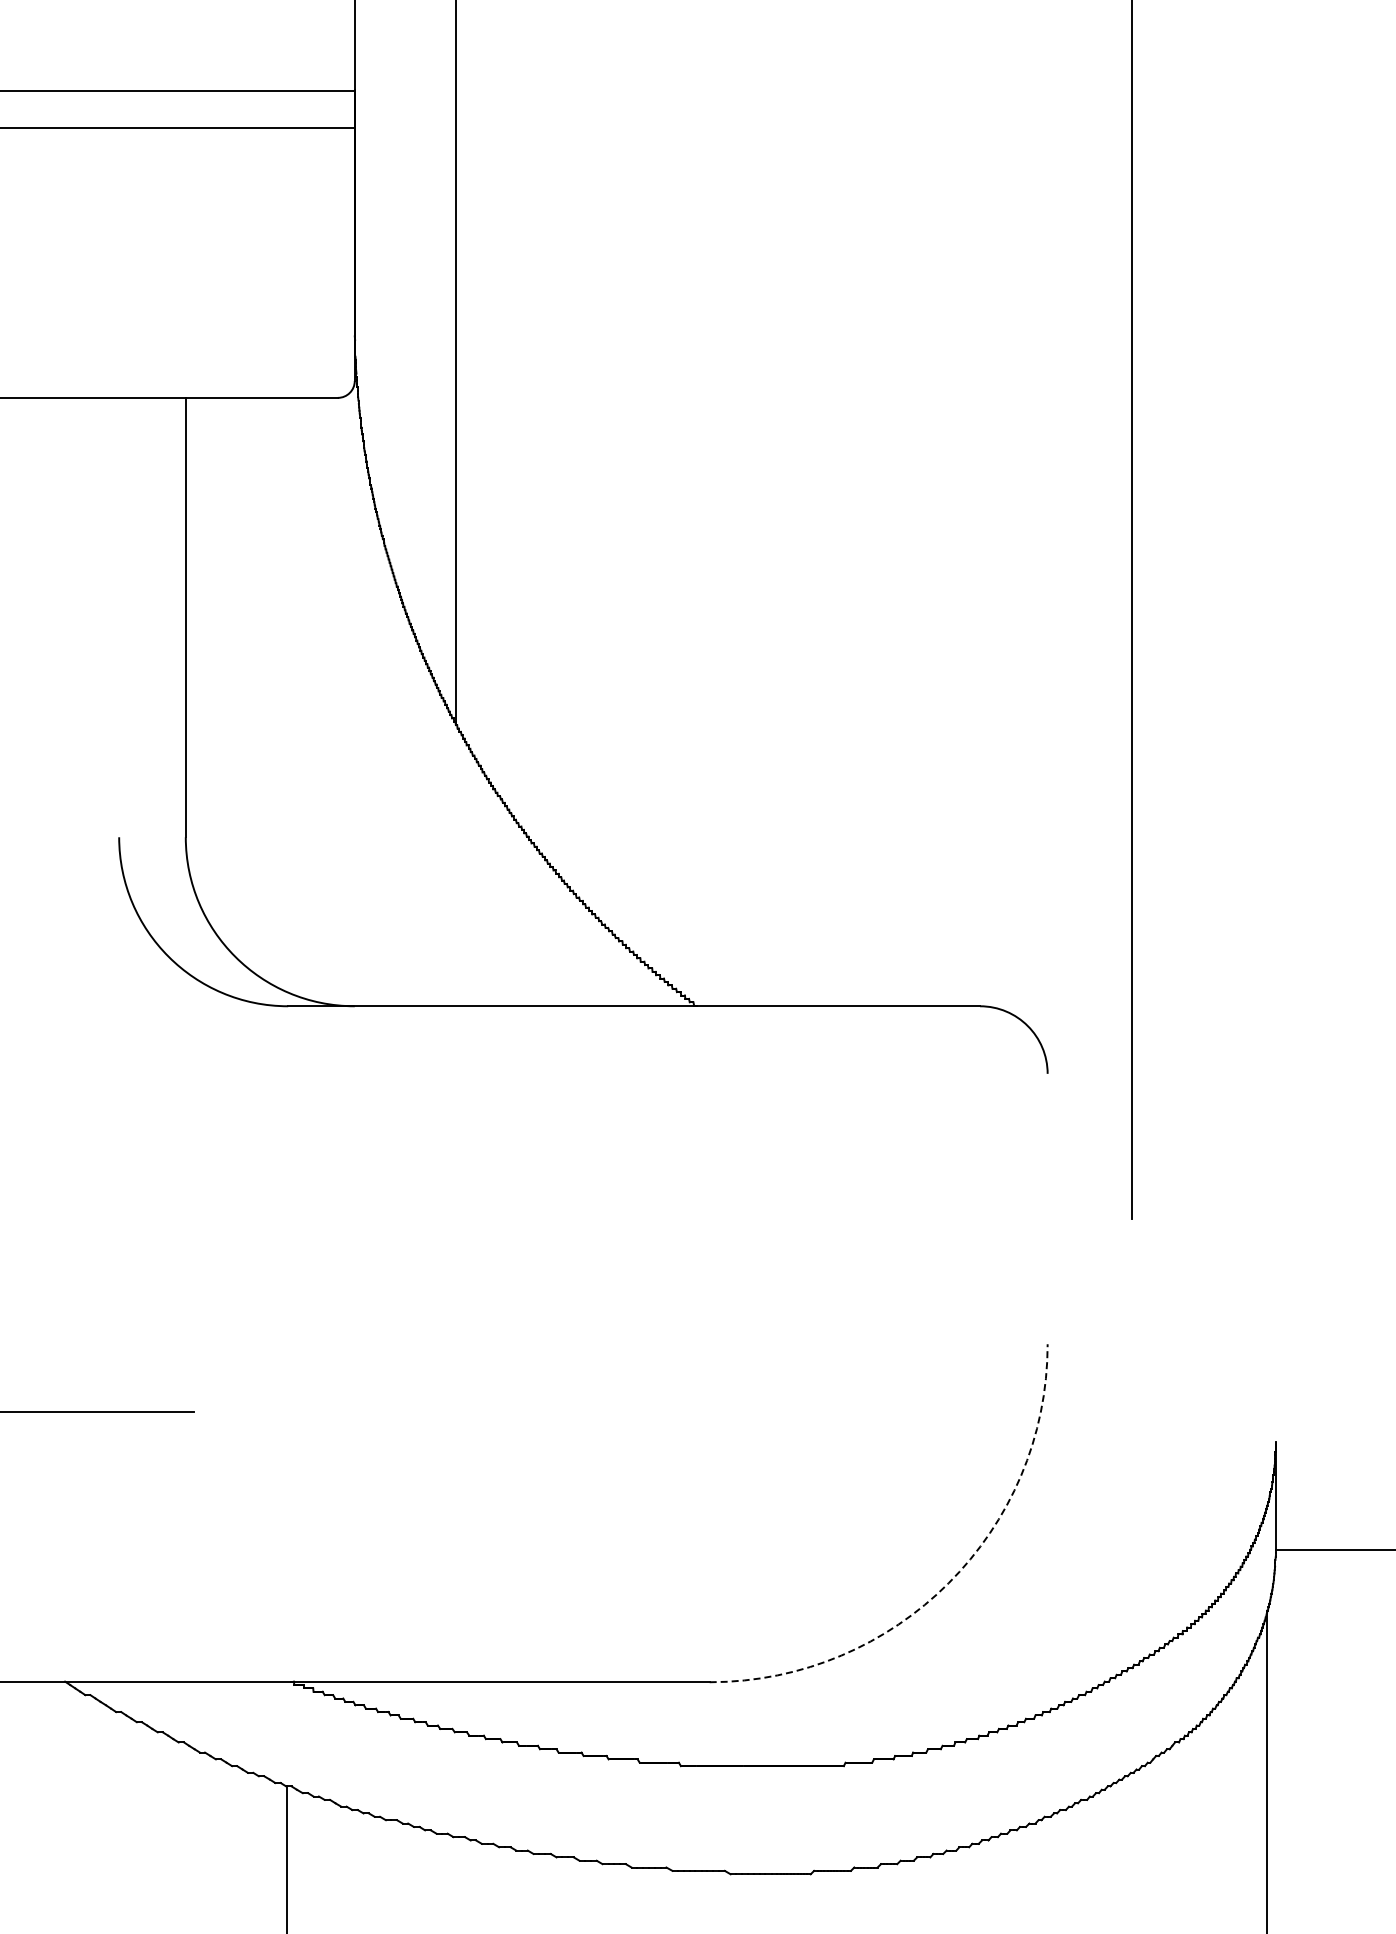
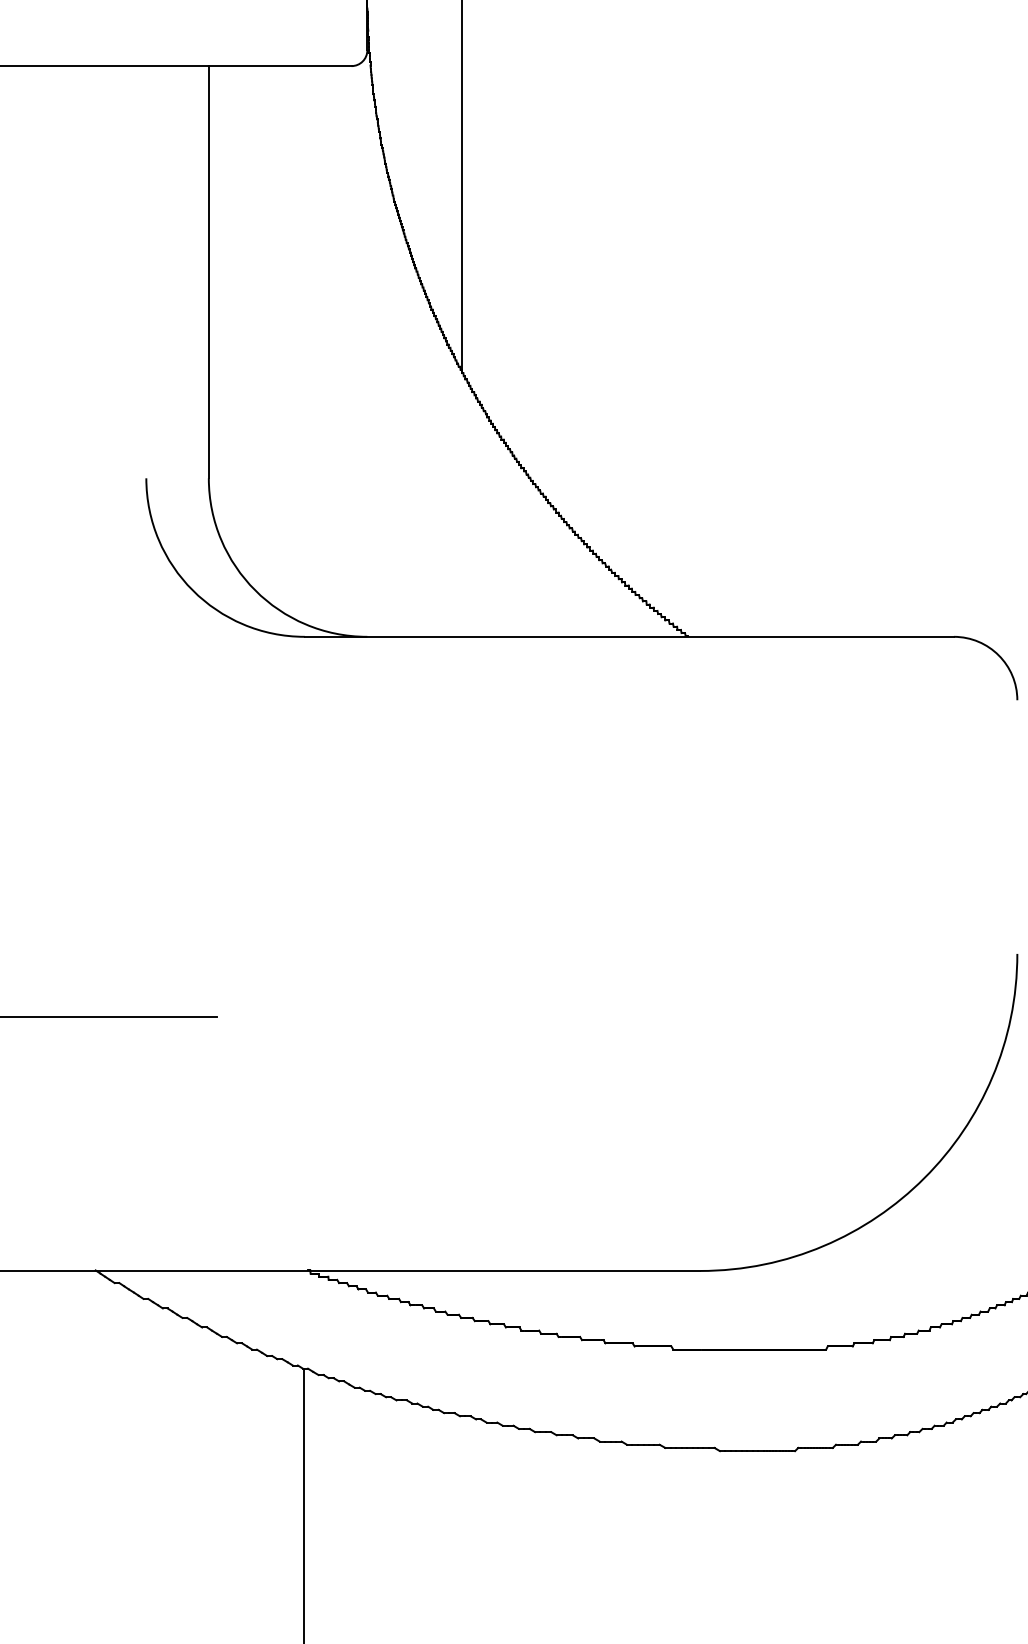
arc: (948, 1583) -> (924, 1178), dashed -> solid

